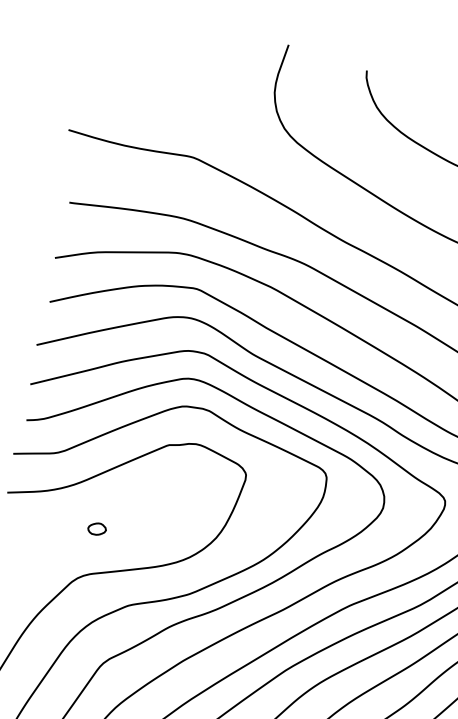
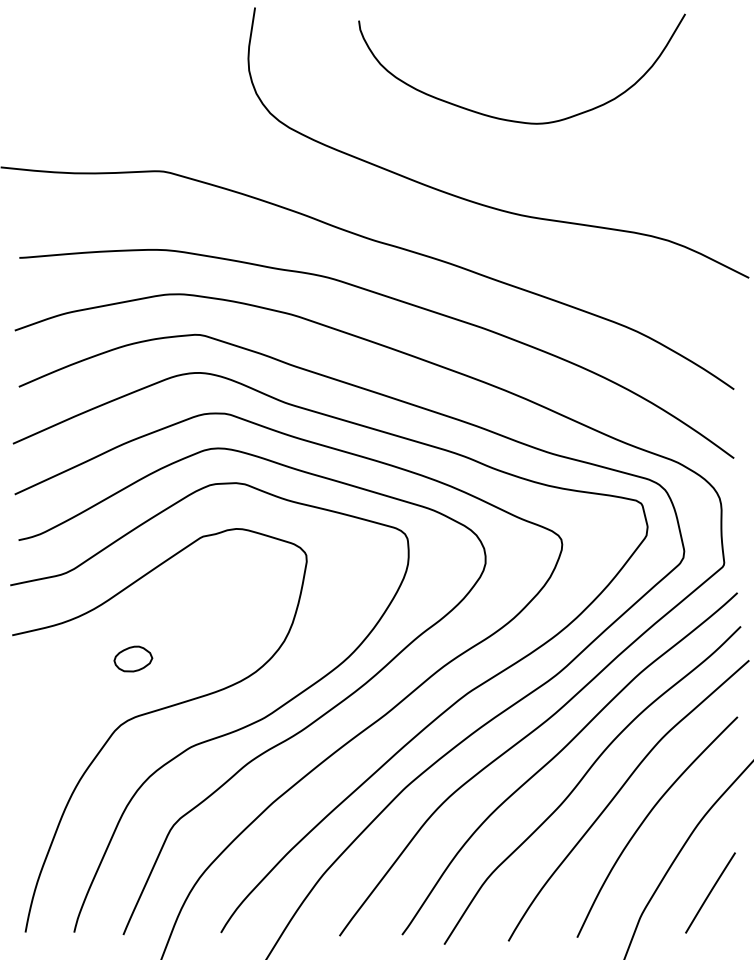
part: (97, 528) -> (133, 658), size x1.67

